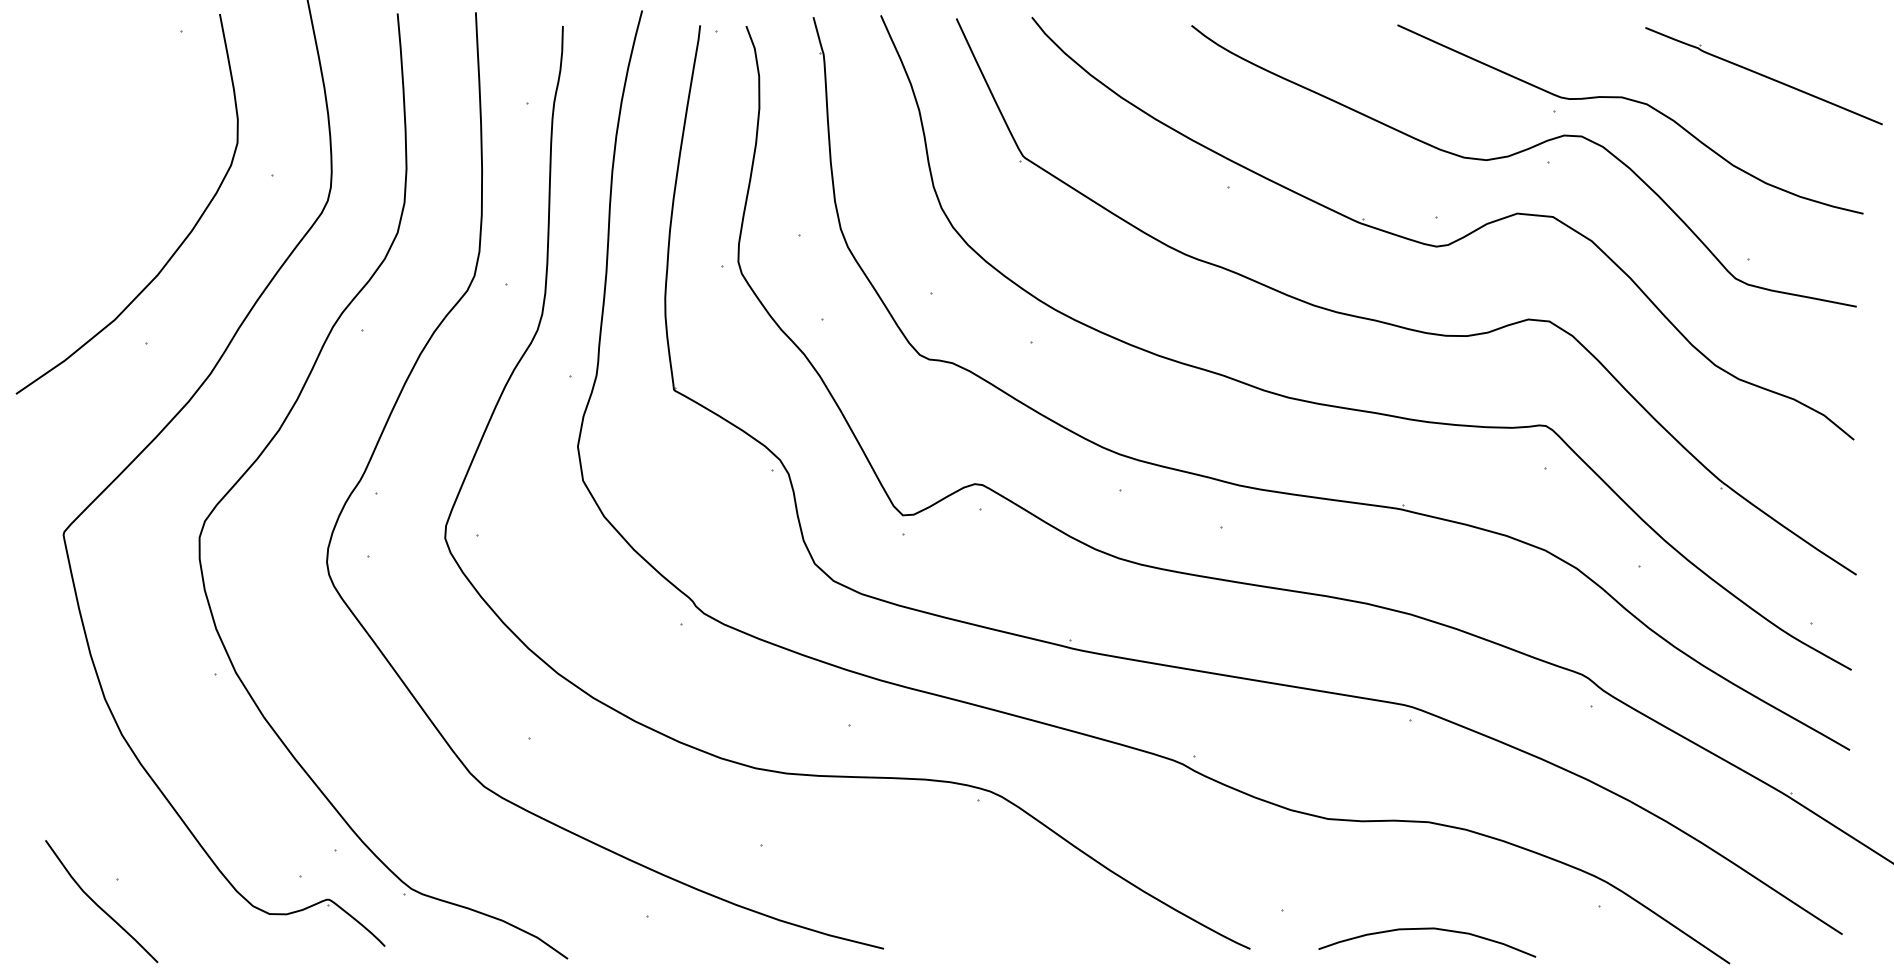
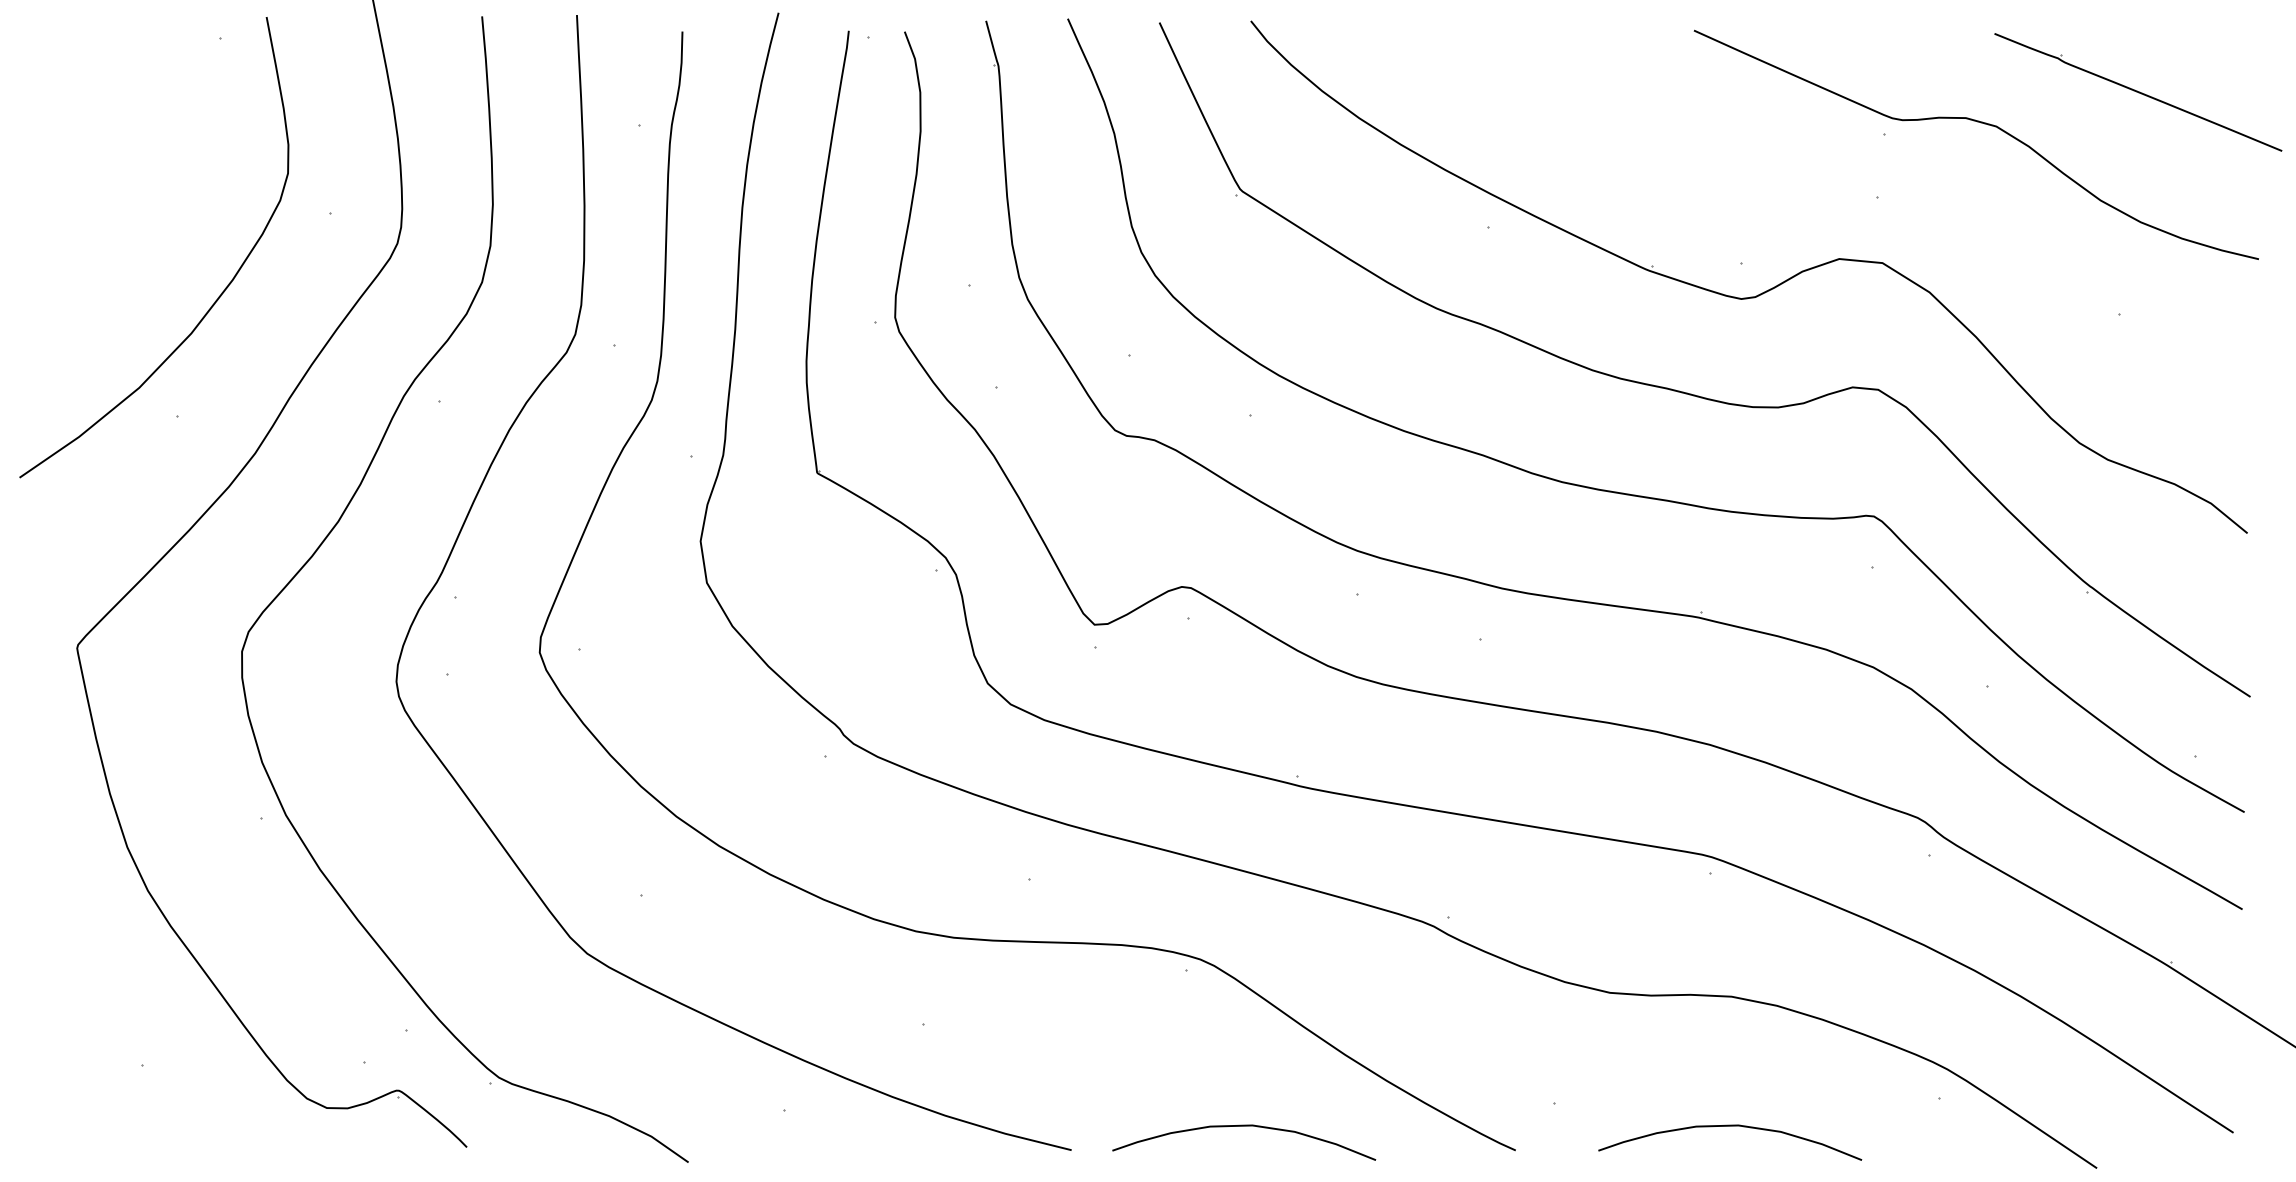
curve: (1518, 153) -> (1840, 186), removed
curve: (97, 904) -> (118, 1096), removed
curve: (1026, 929) -> (1244, 1126), added

